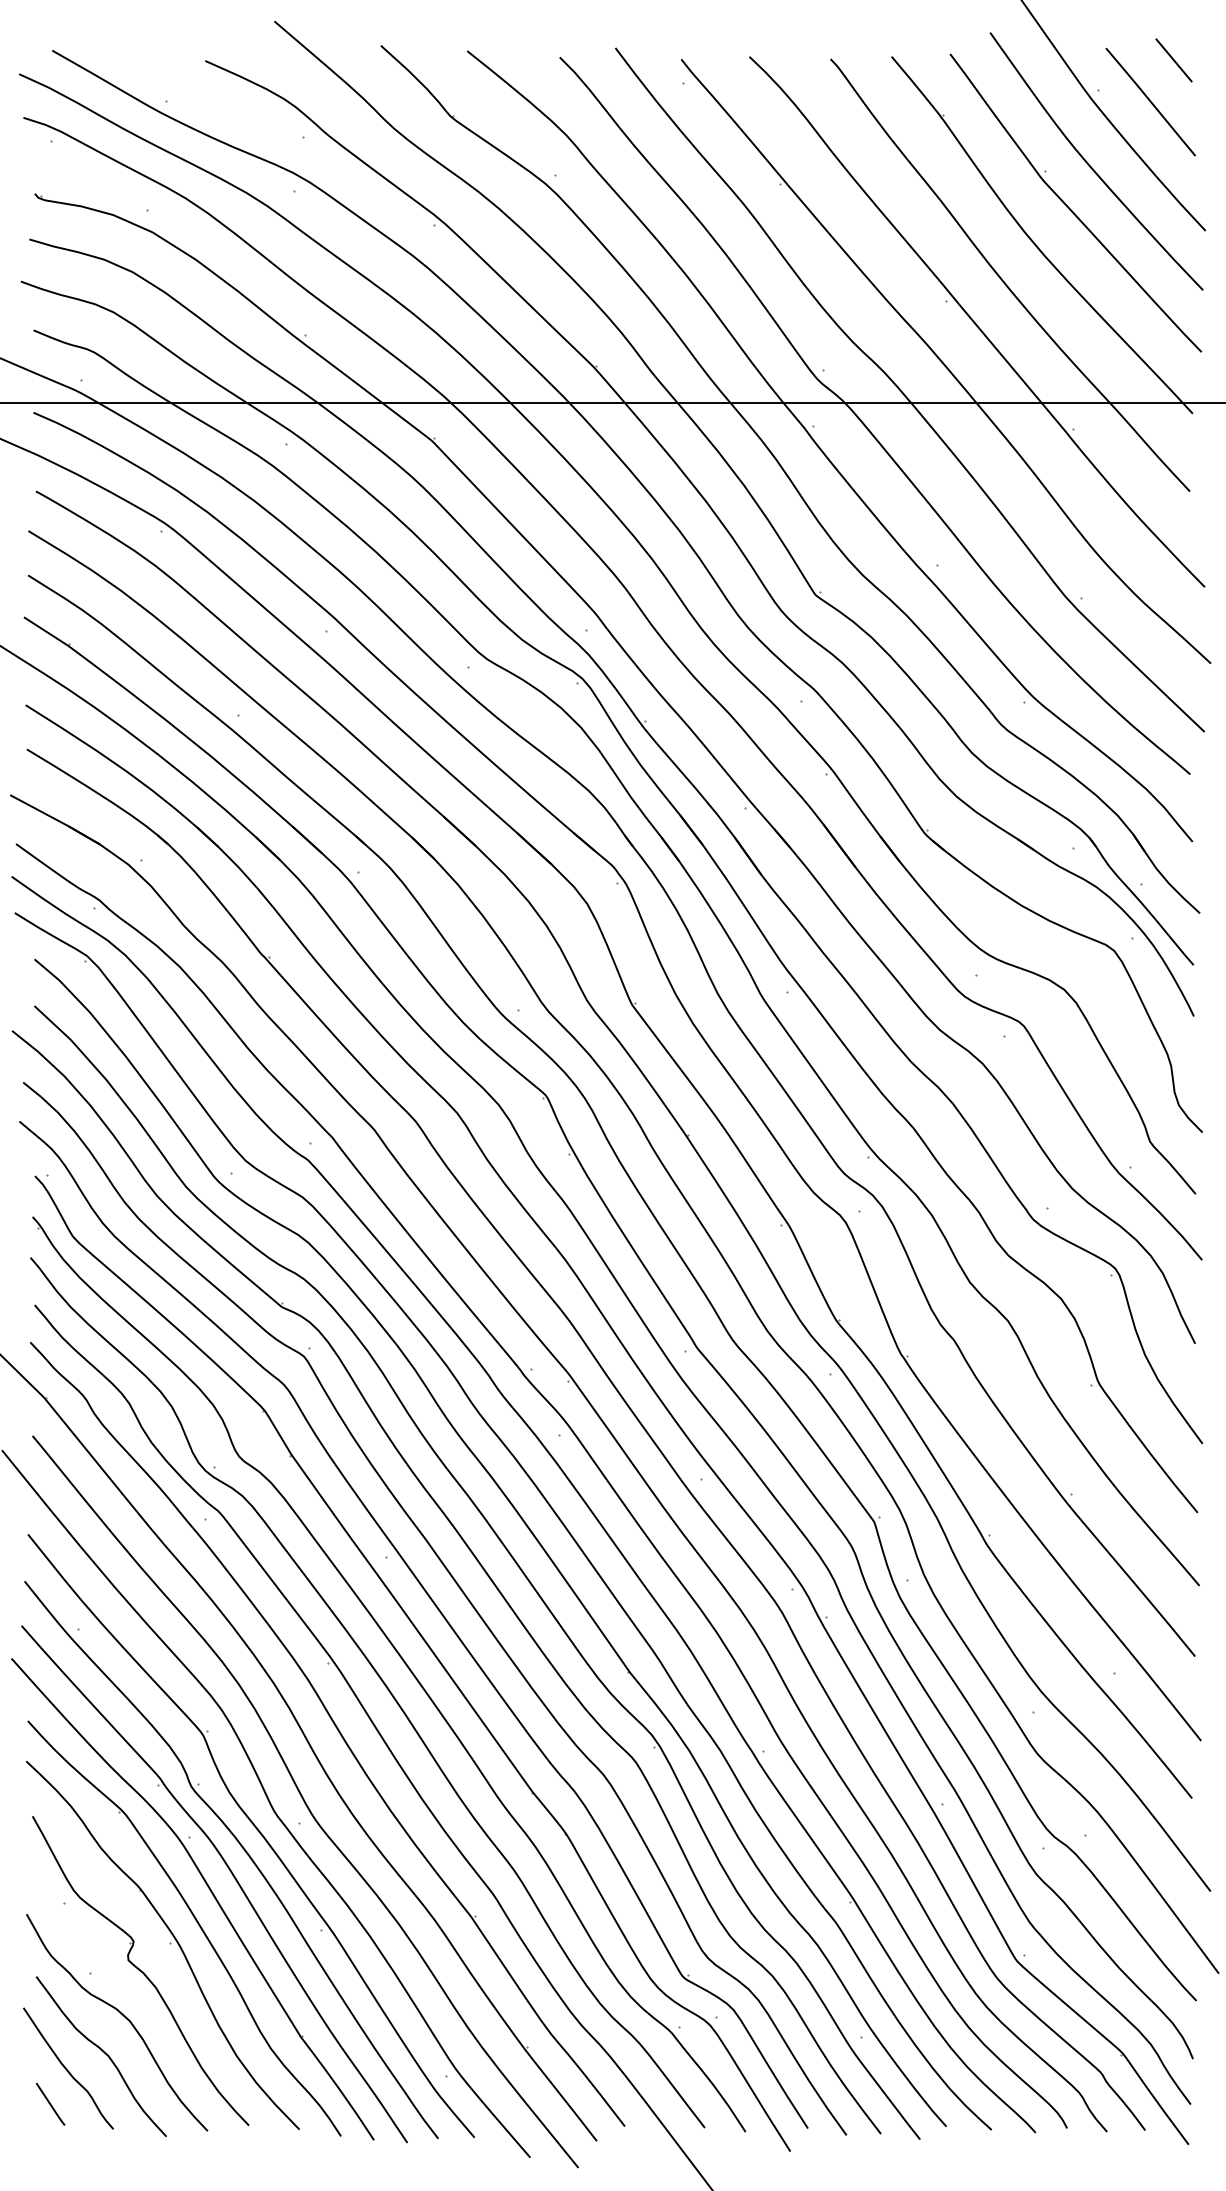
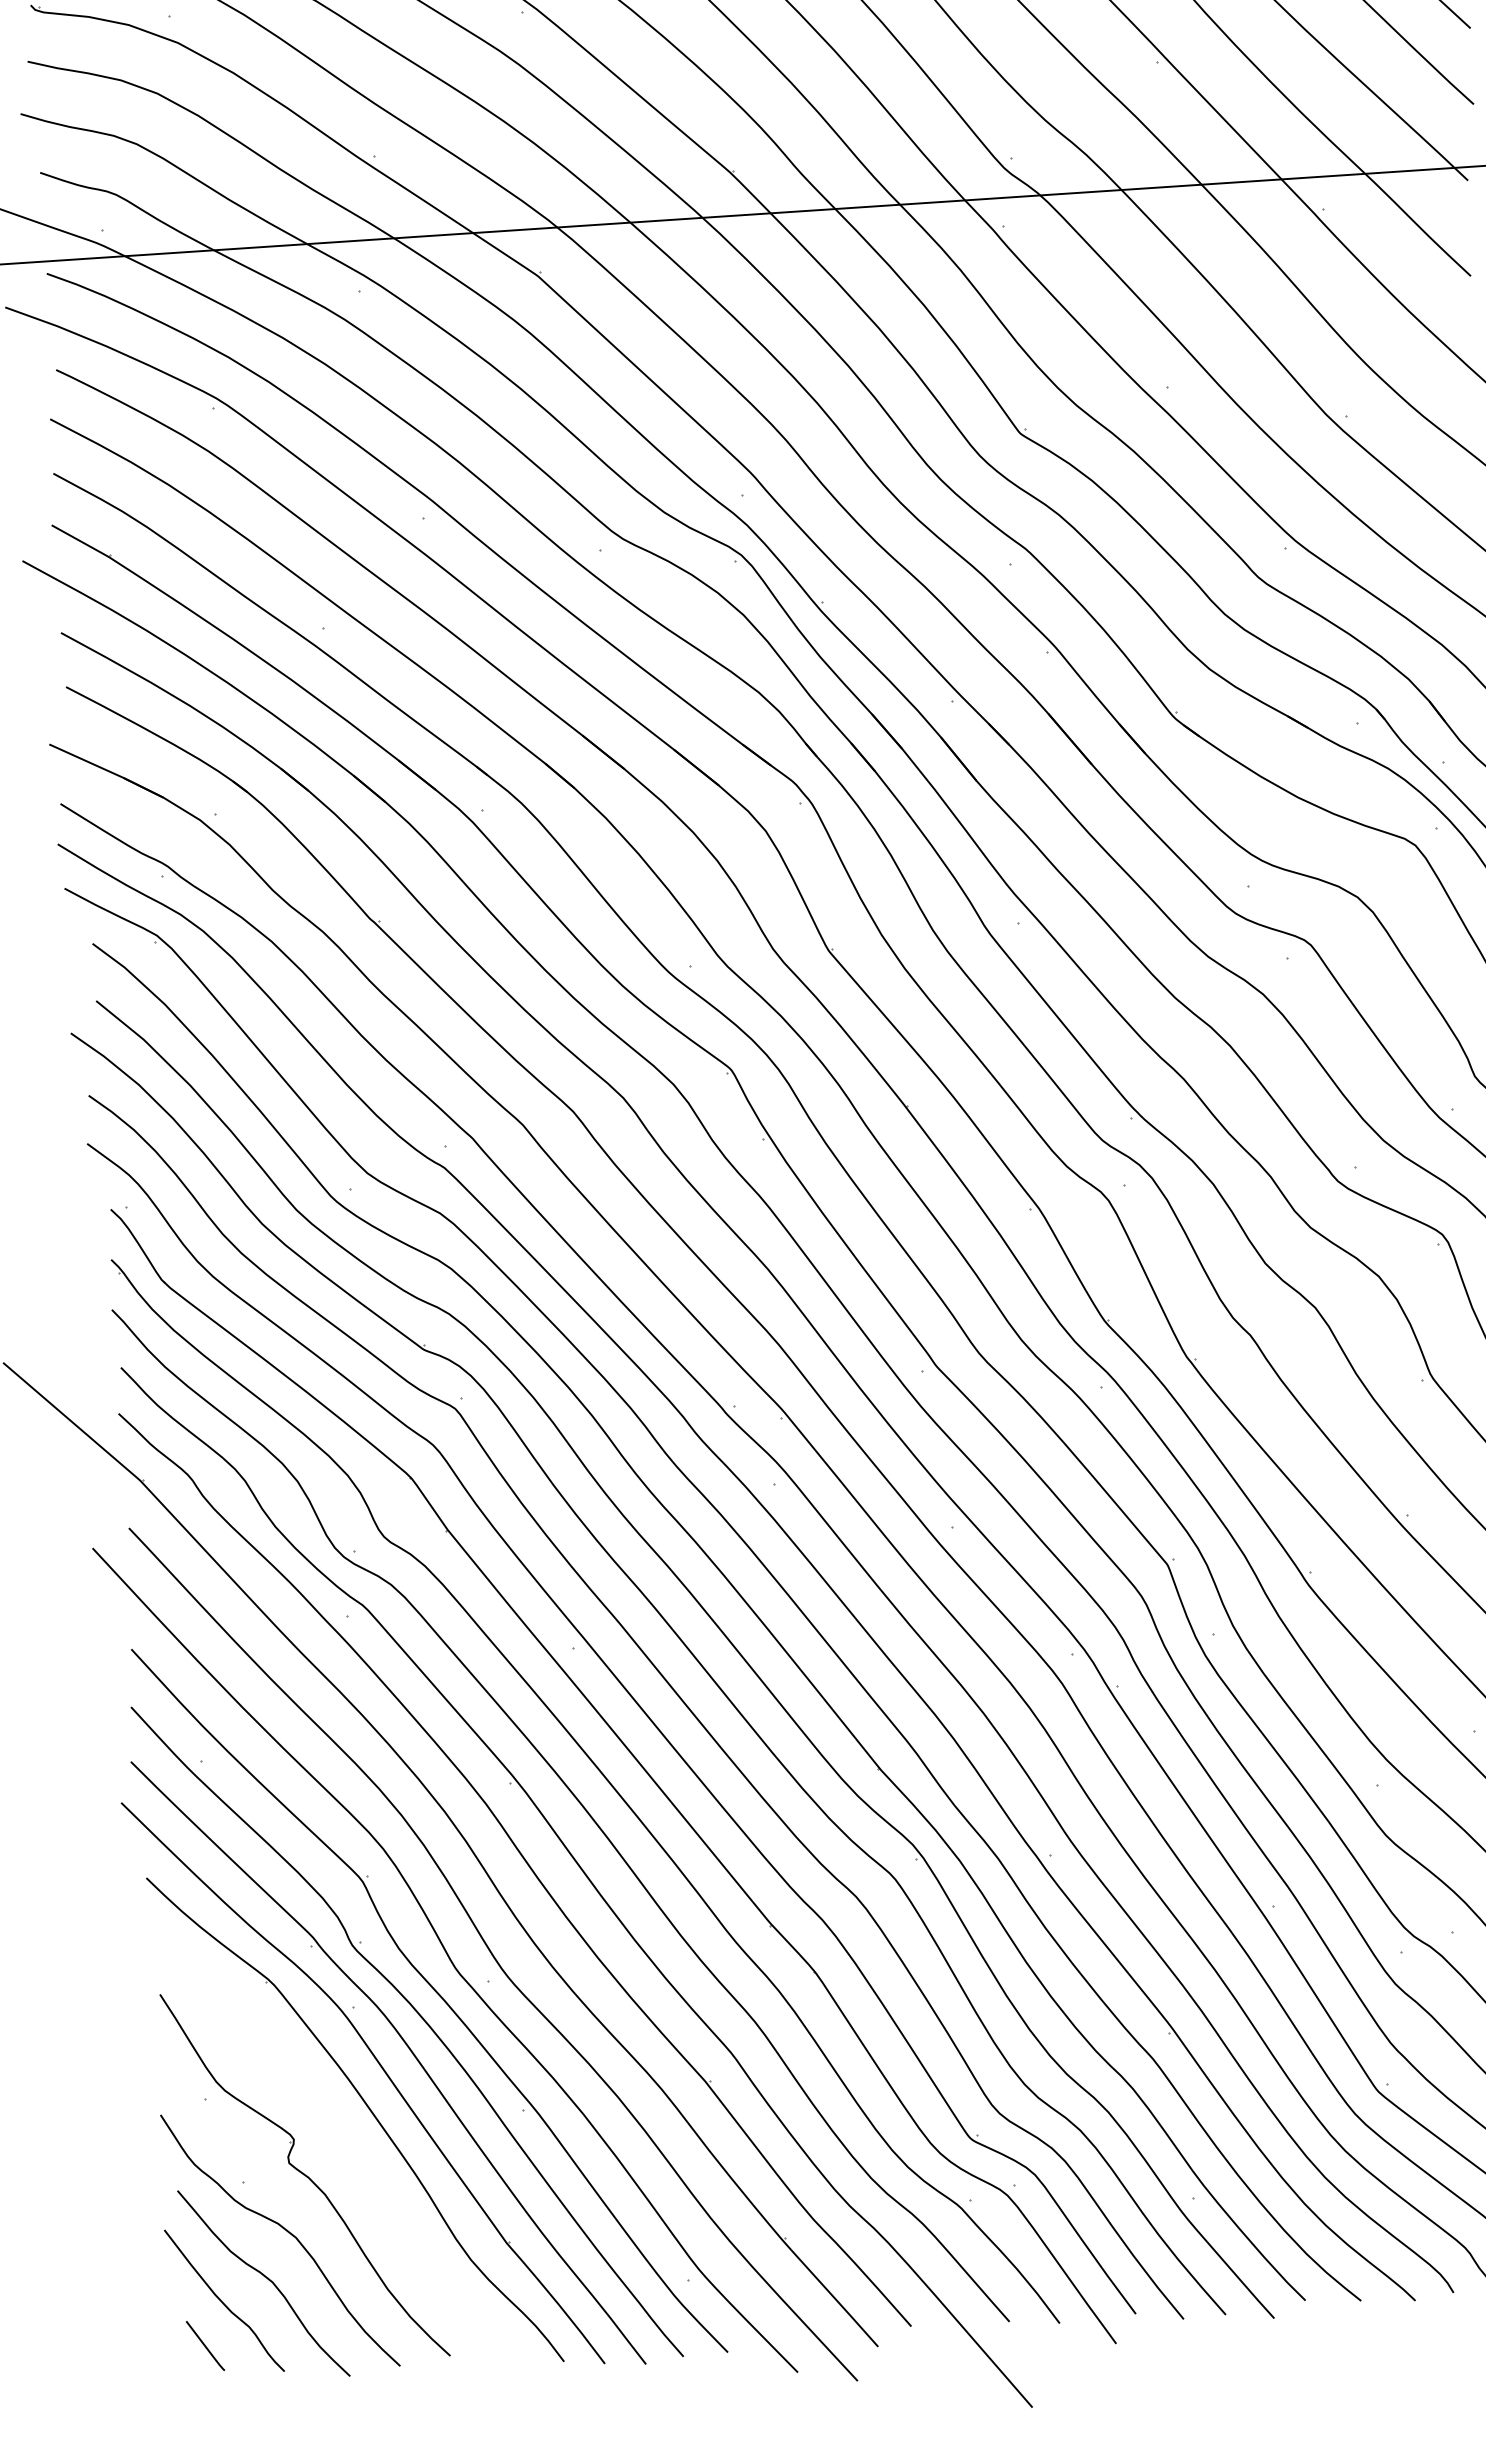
part: (169, 1943) -> (338, 2139), removed

